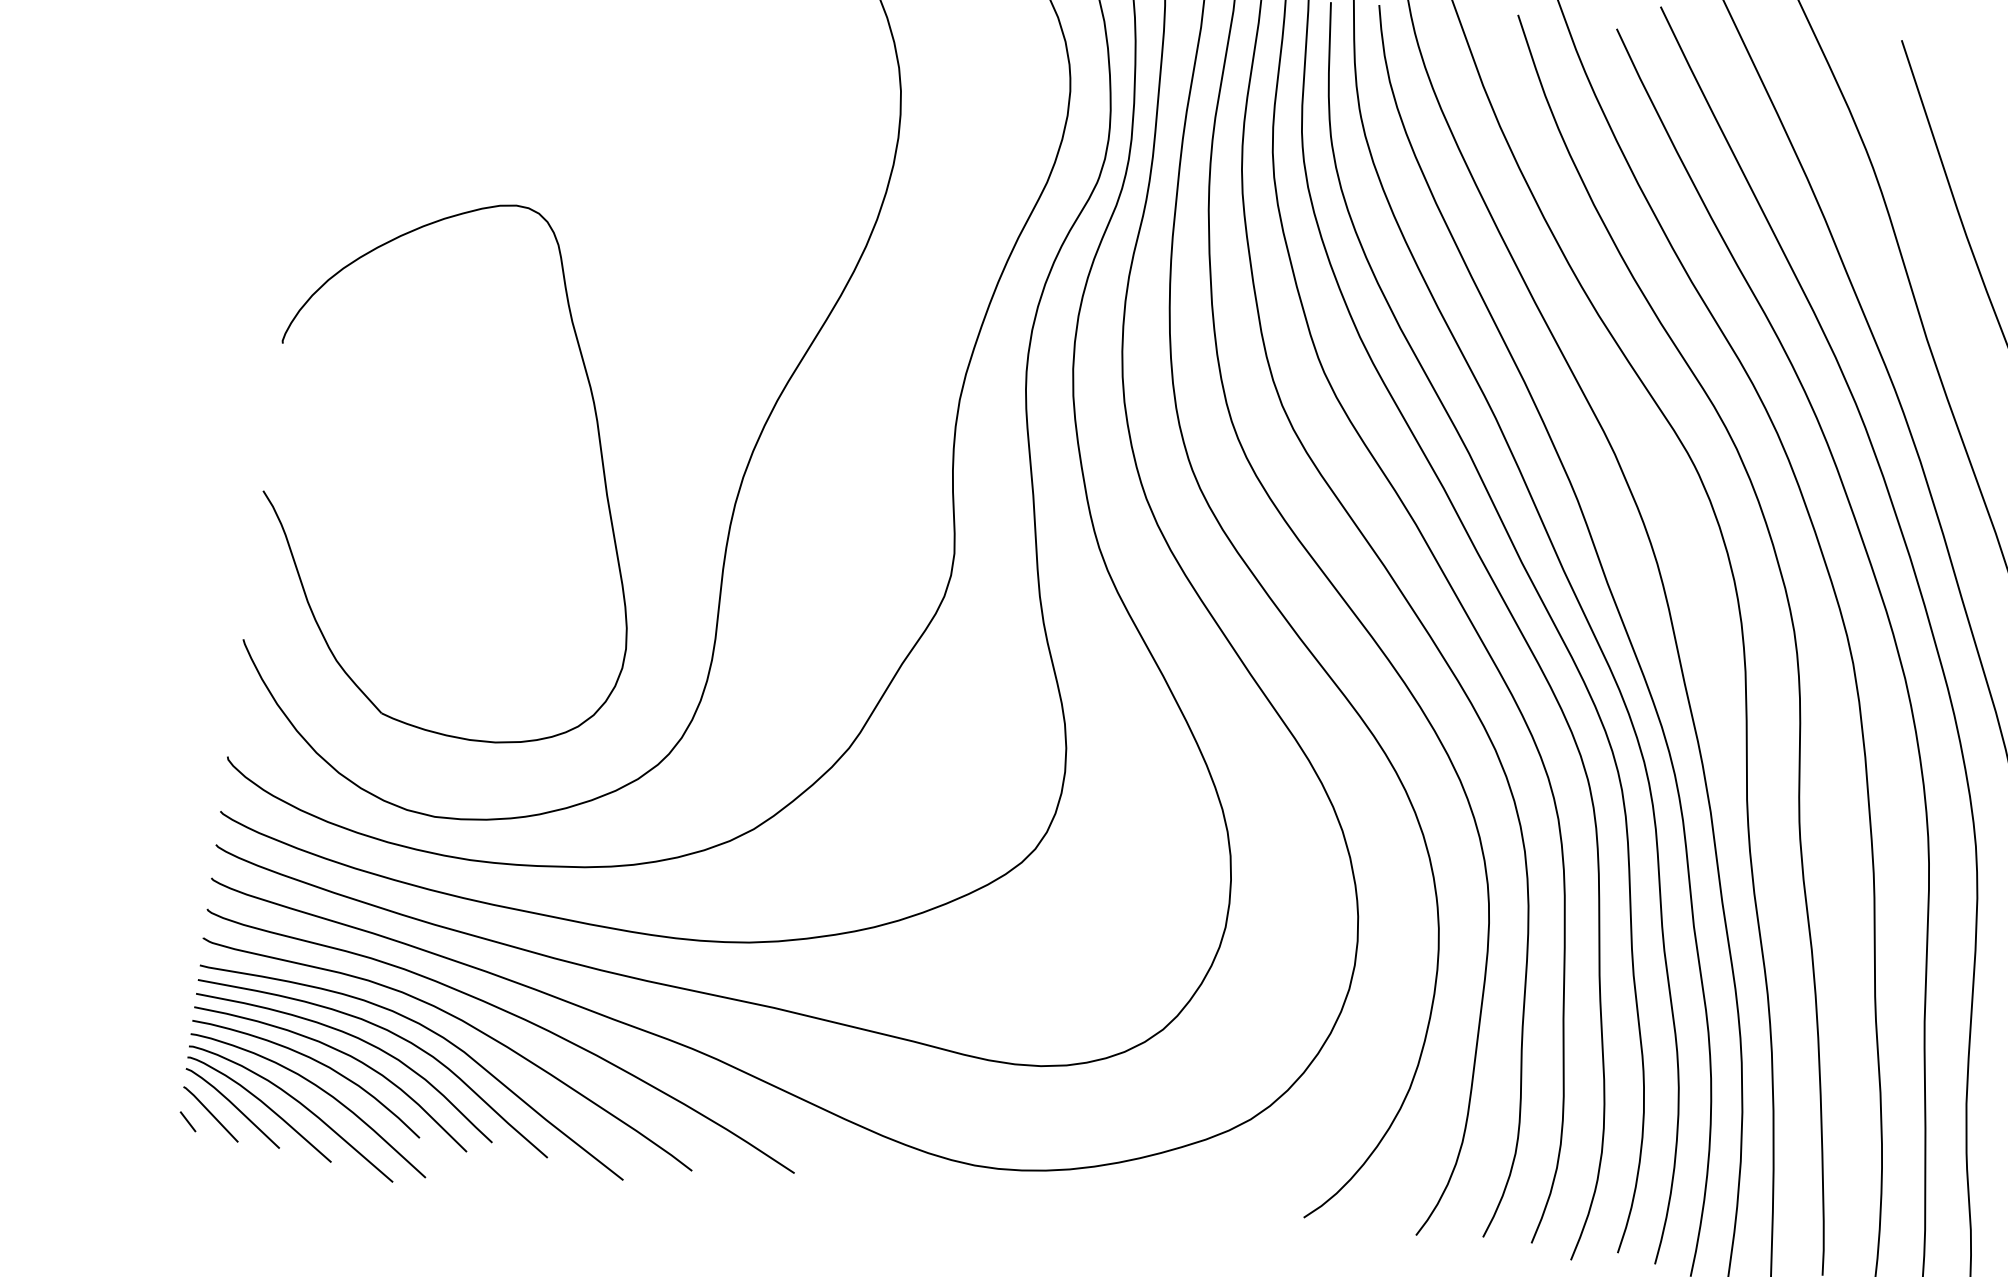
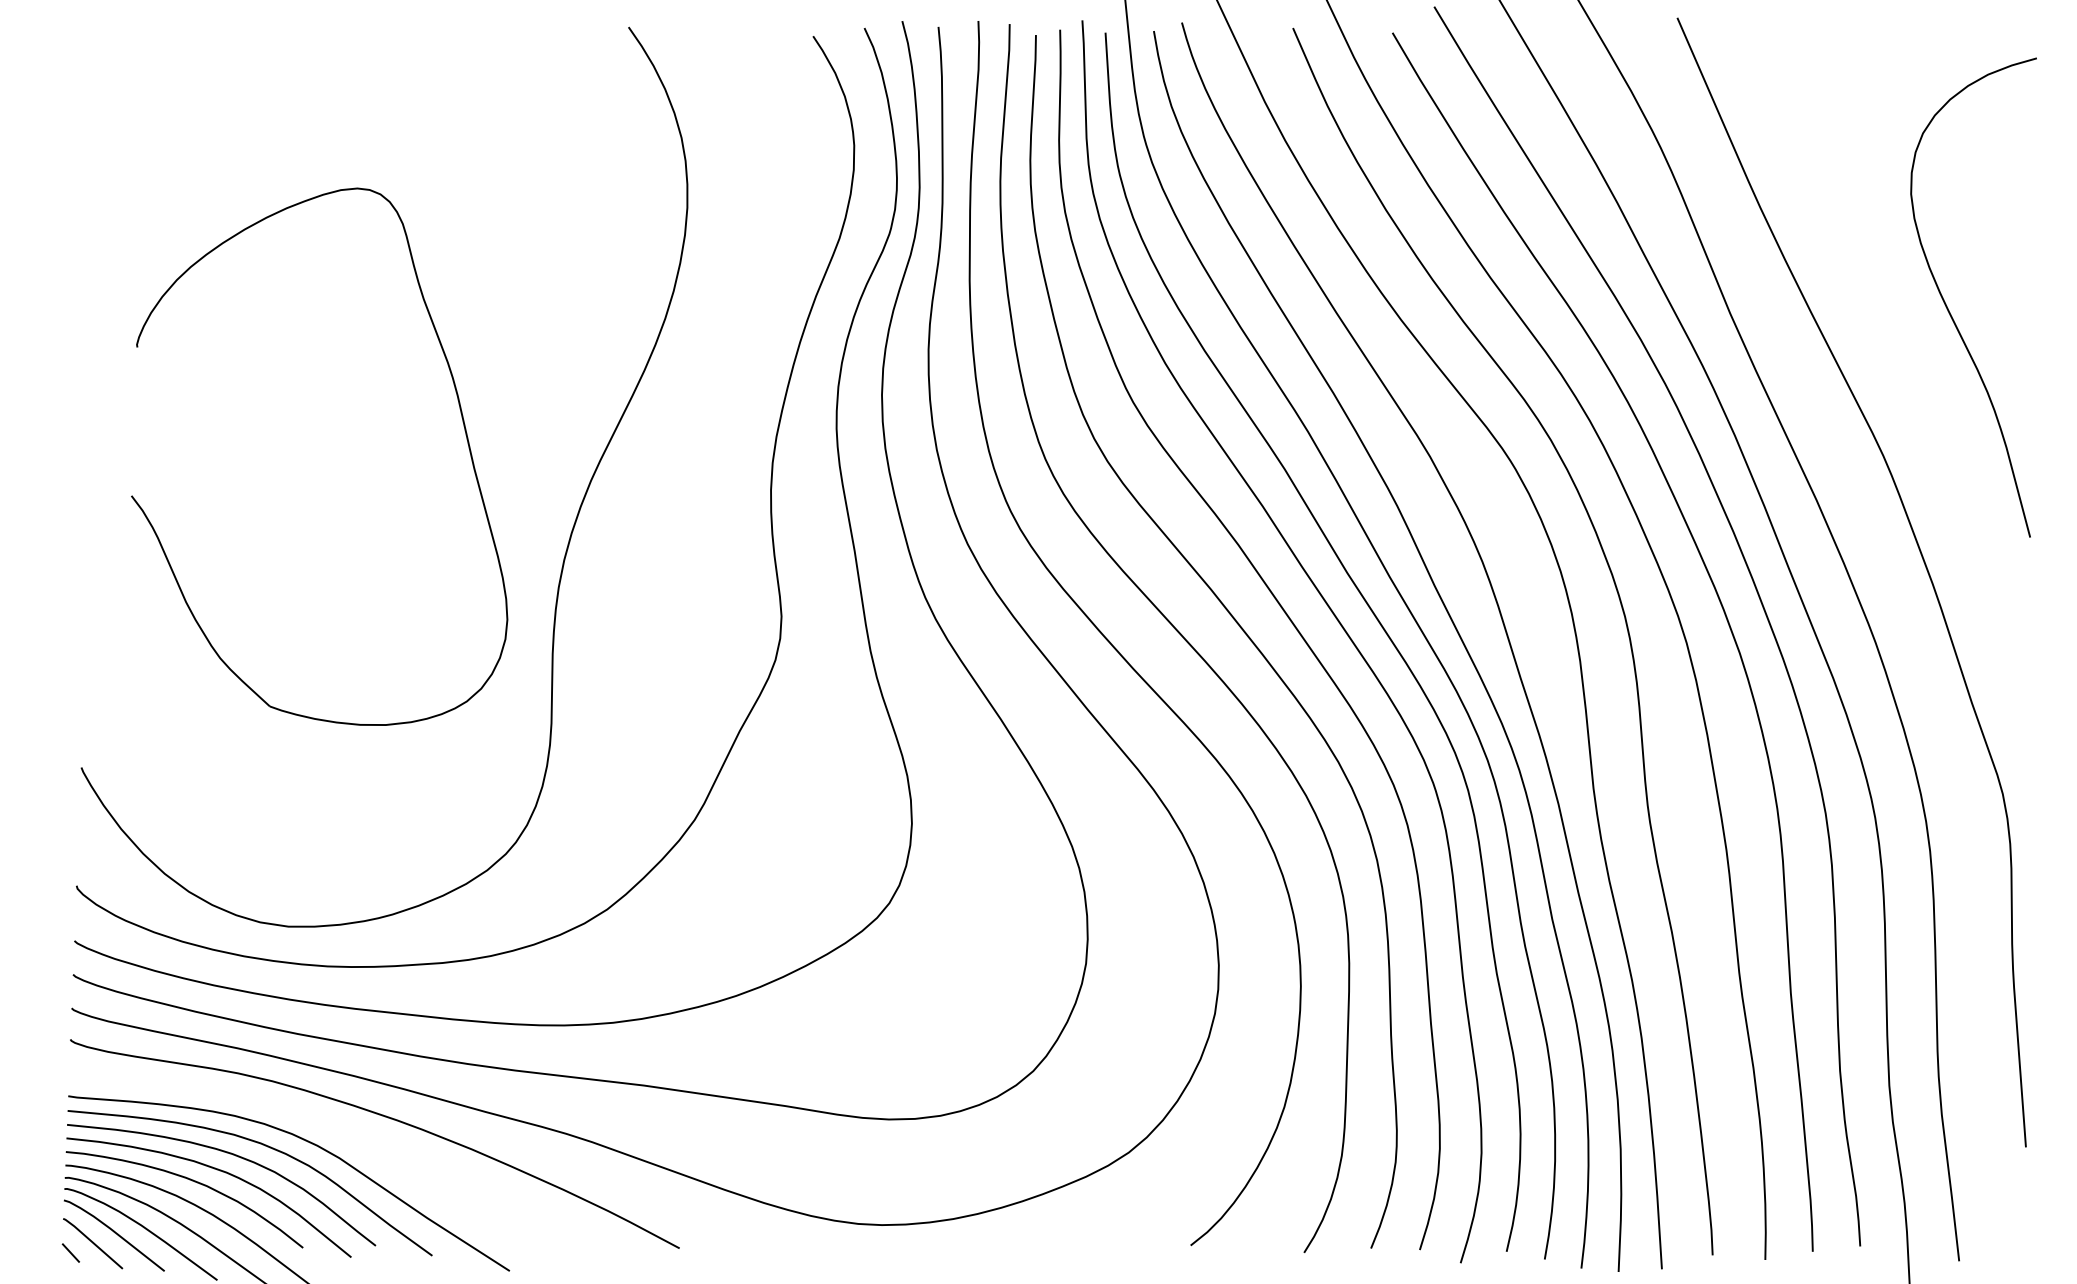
part: (599, 448) -> (462, 422), moved
curve: (464, 1023) -> (337, 1129), removed

